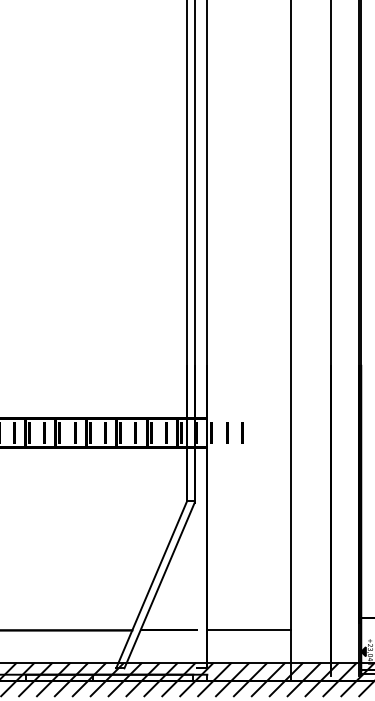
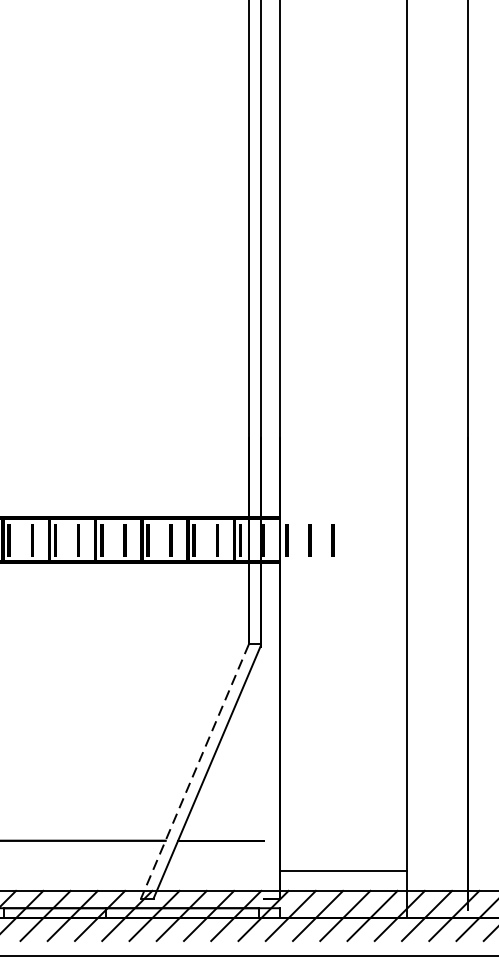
line: (151, 584) -> (194, 770), solid -> dashed
line: (248, 630) -> (342, 871), moved

